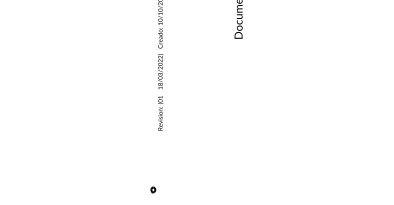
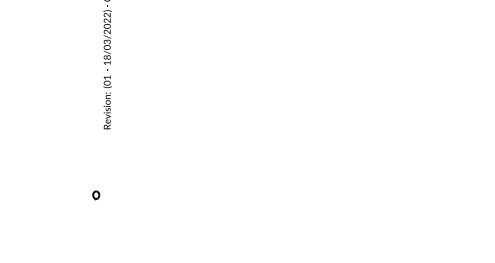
part: (153, 189) -> (96, 194), moved

